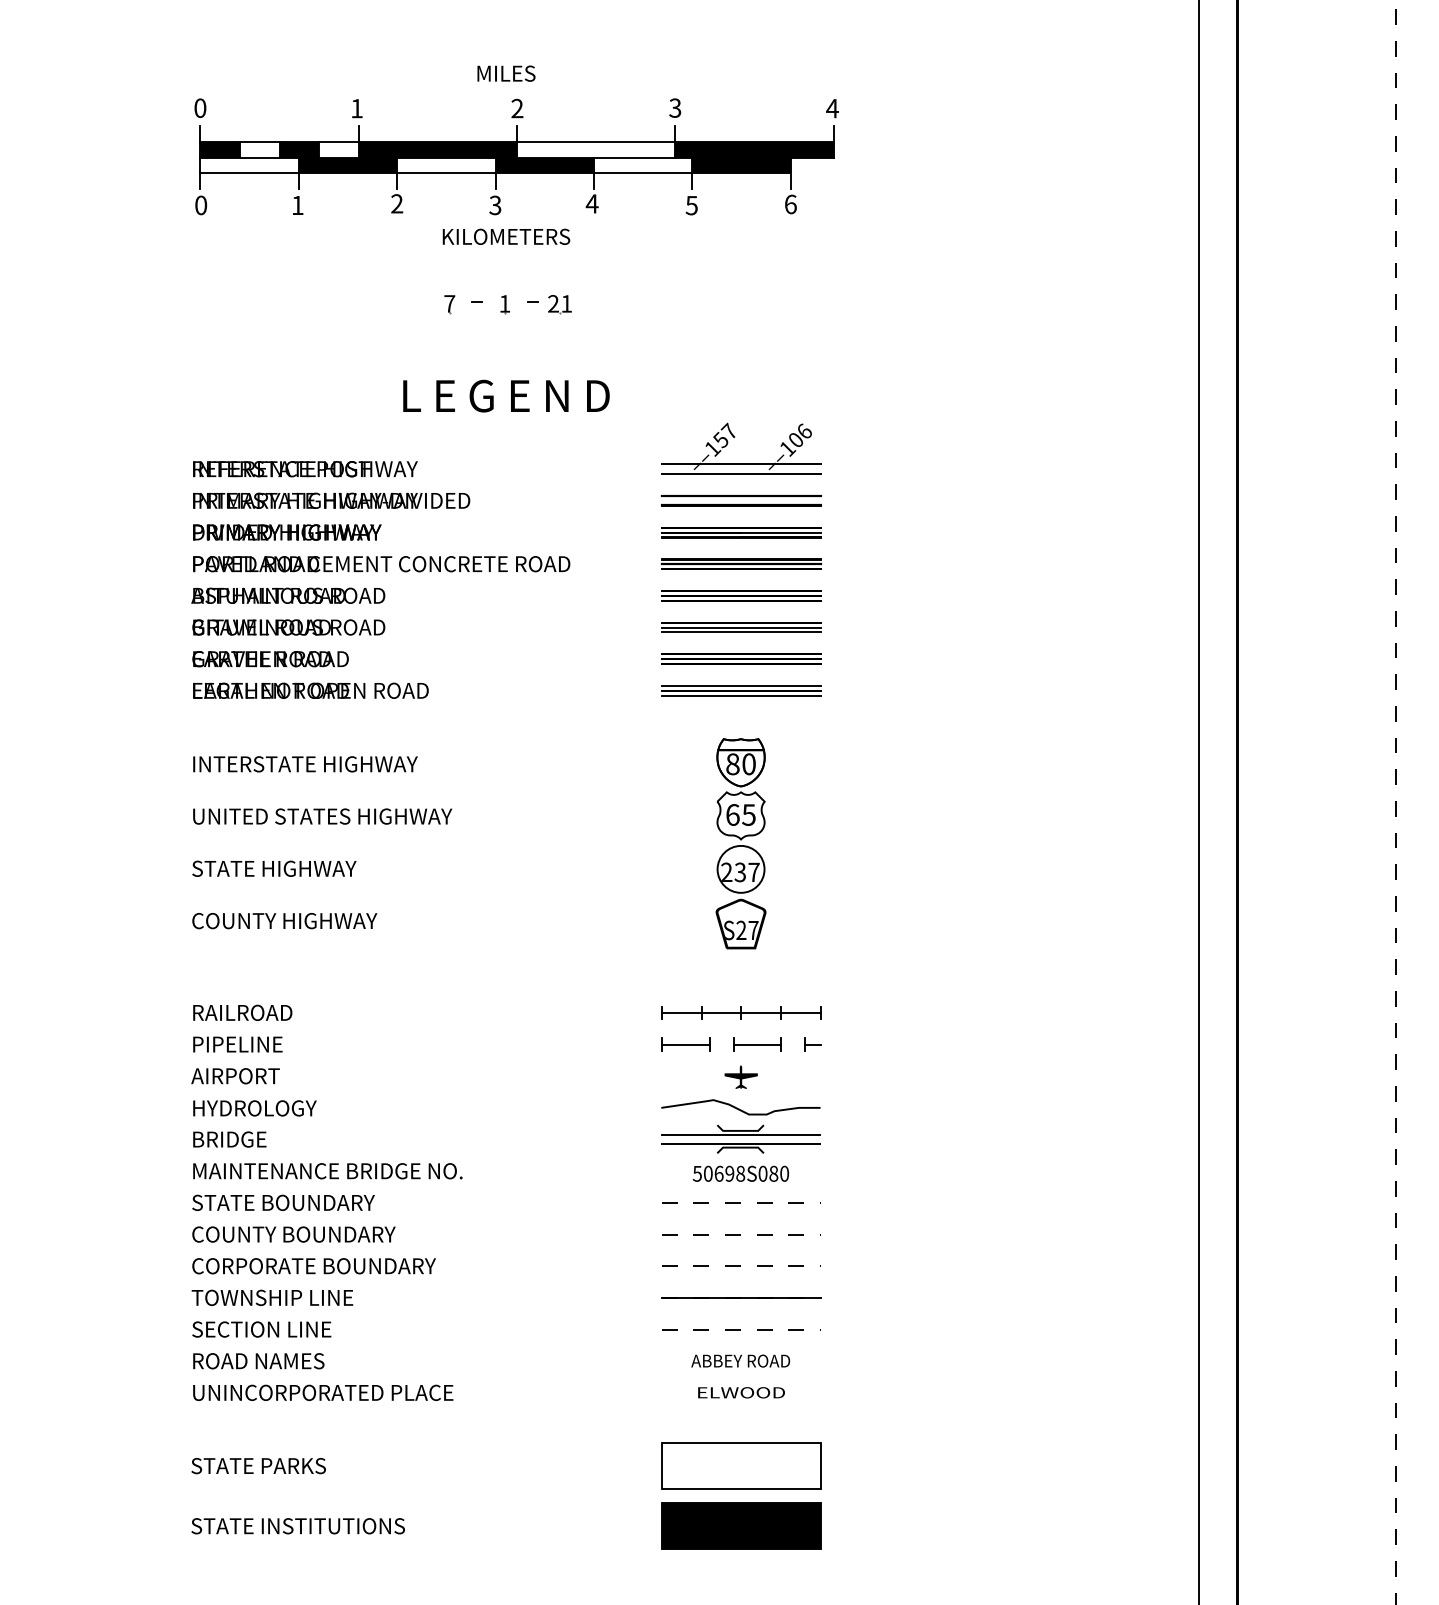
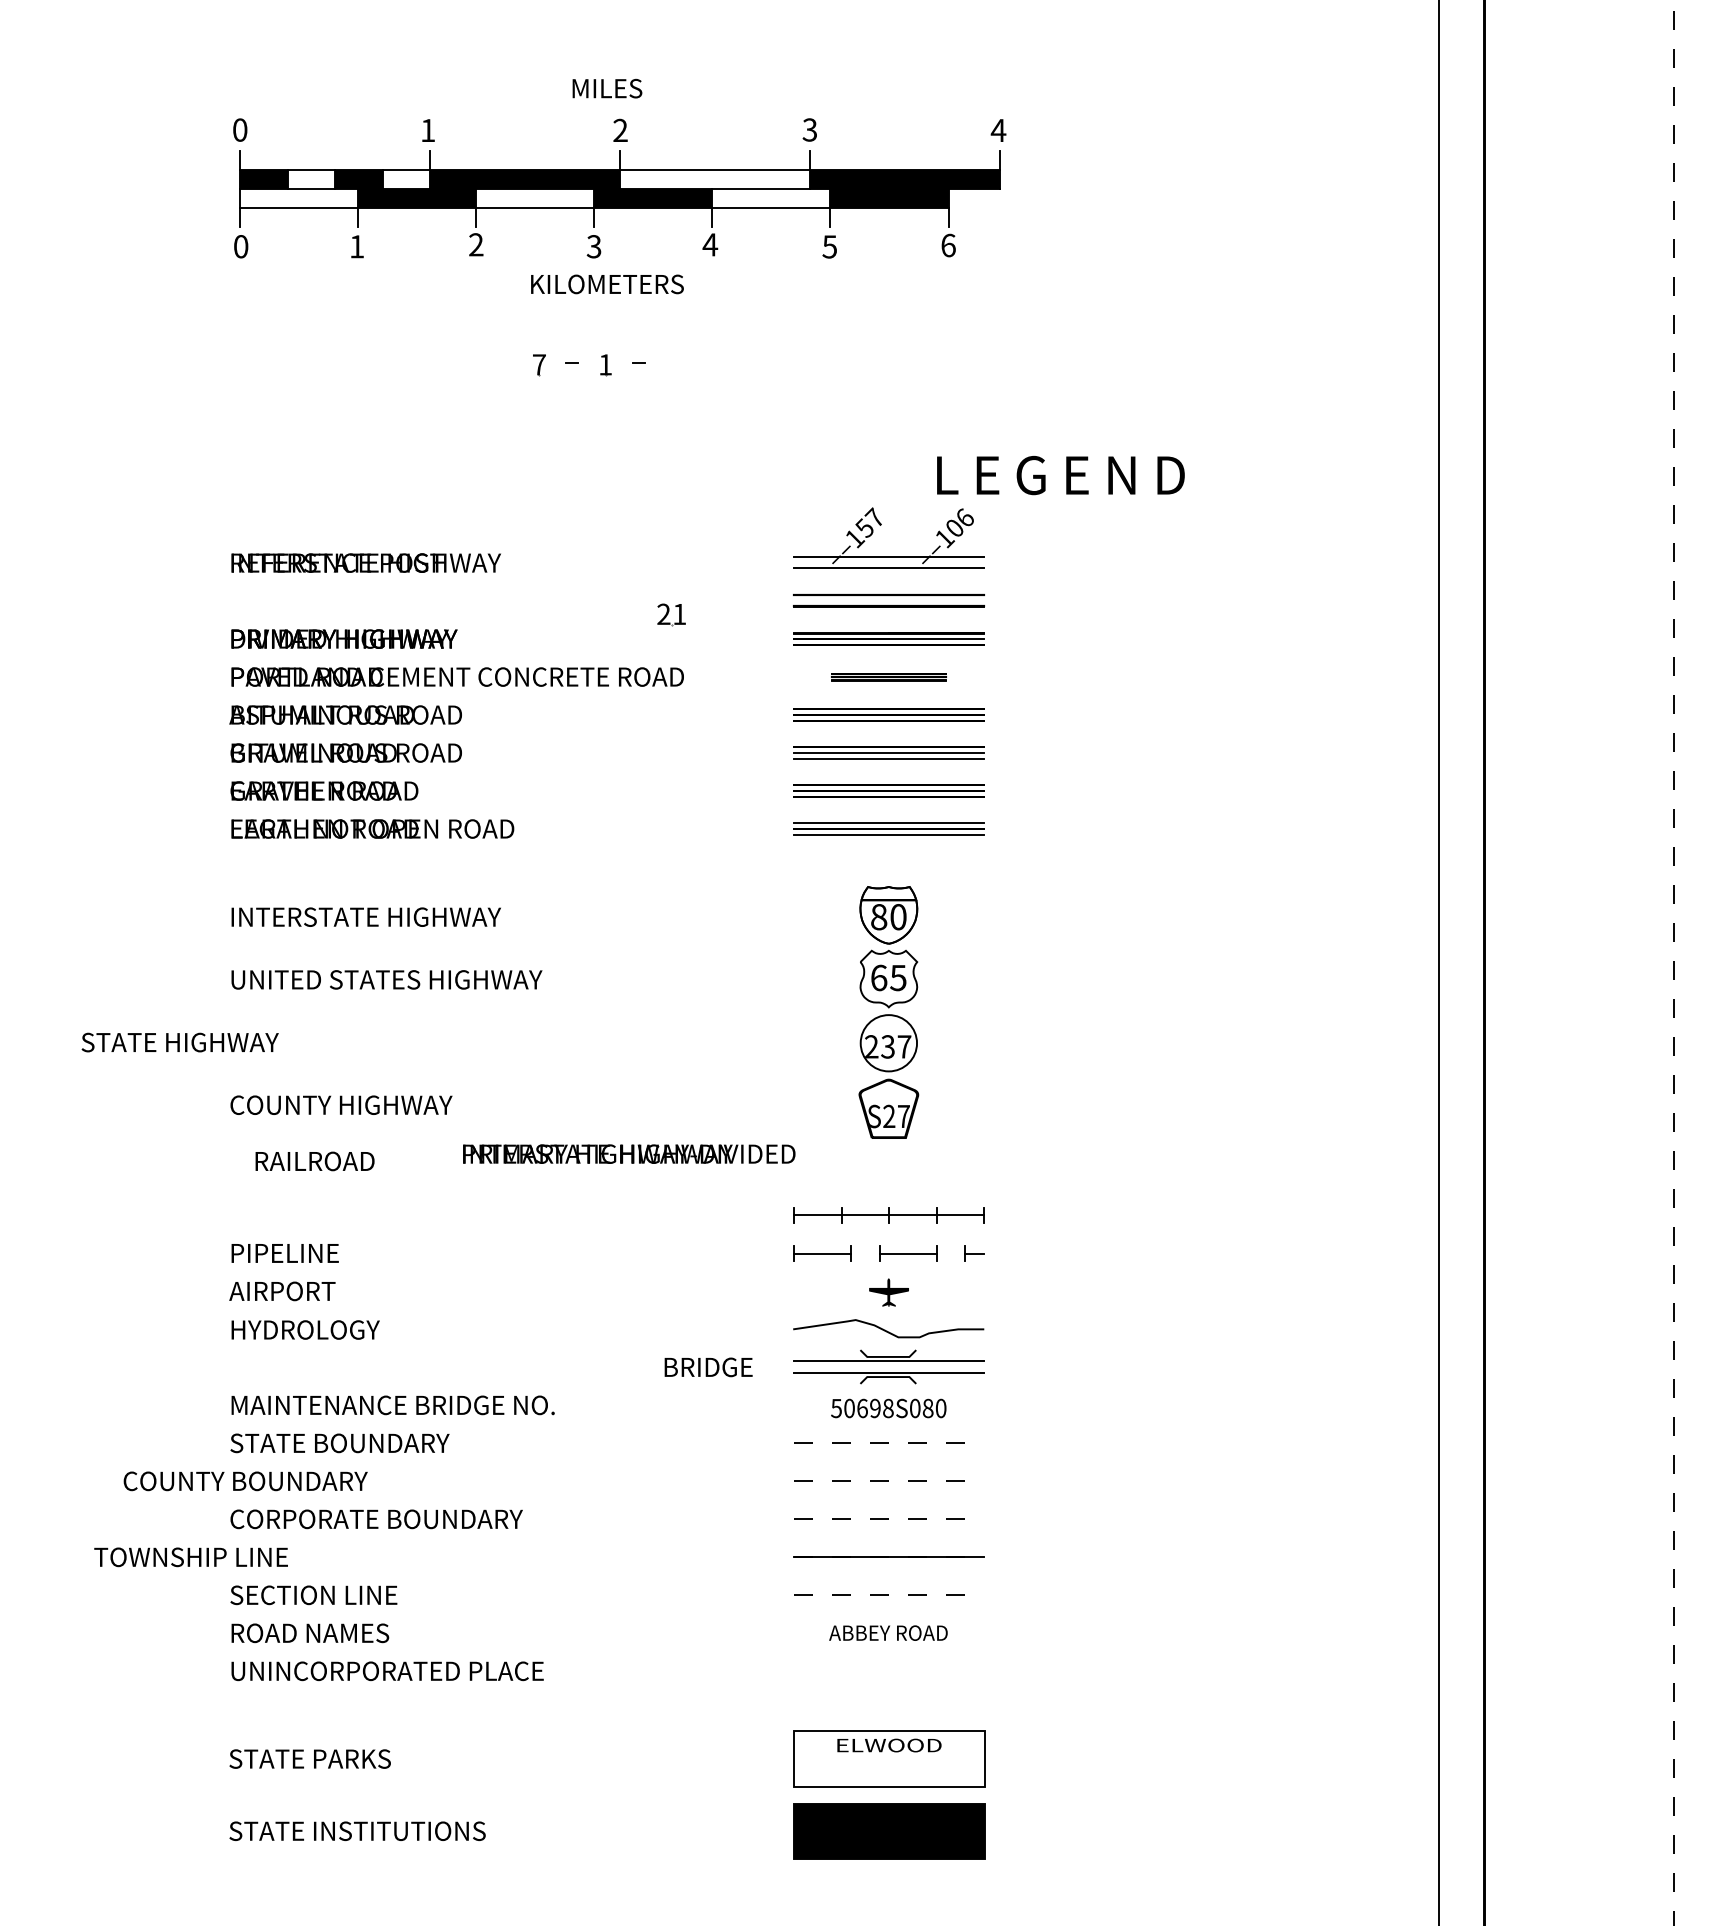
part: (559, 304) -> (671, 615), moved
text: (506, 395) -> (1060, 474), moved
text: (331, 500) -> (629, 1153), moved
part: (741, 563) -> (889, 676), size x0.6
text: (274, 868) -> (180, 1042), moved
text: (242, 1012) -> (314, 1160), moved
text: (229, 1139) -> (708, 1367), moved
text: (293, 1234) -> (245, 1481), moved
text: (272, 1297) -> (191, 1556), moved
text: (741, 1392) -> (889, 1745), moved

